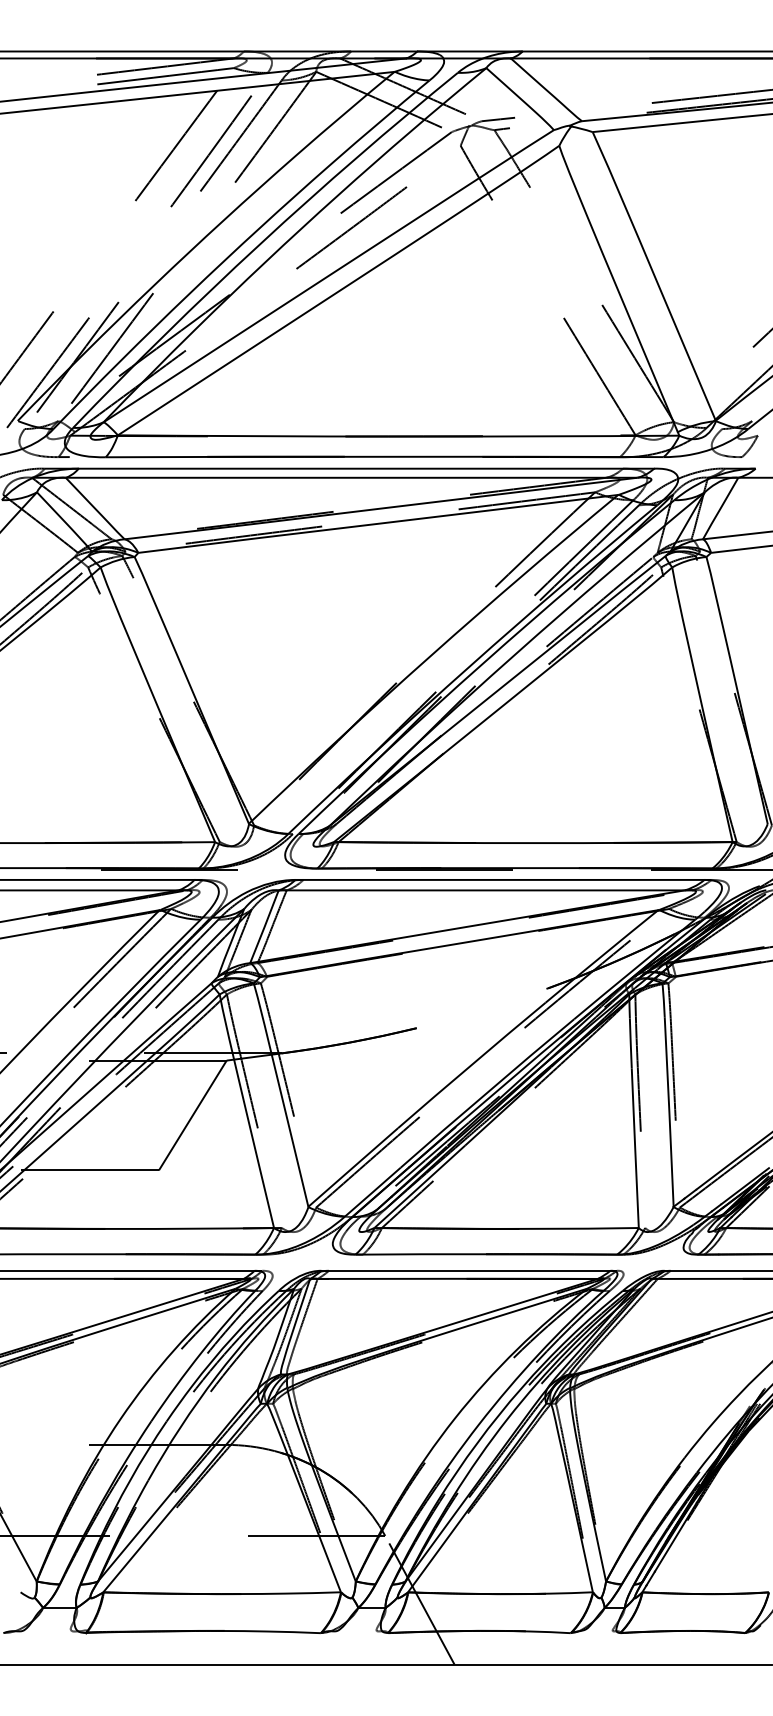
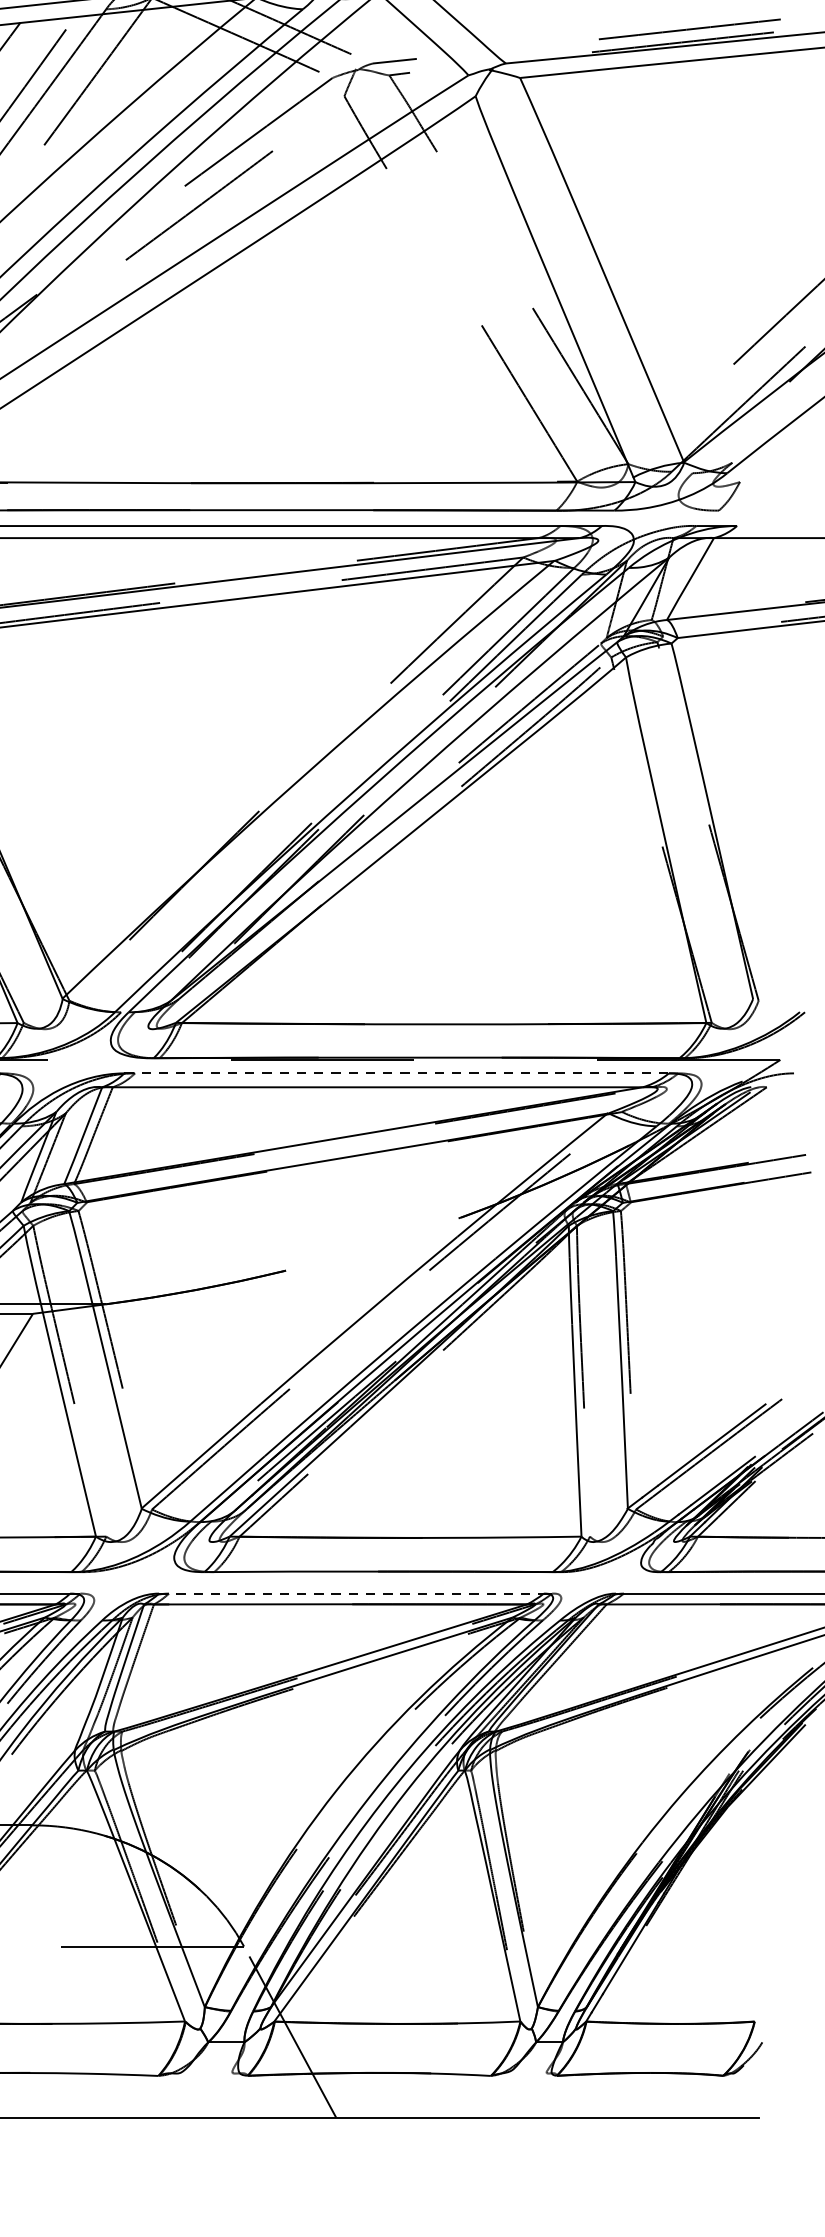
line: (499, 879) -> (396, 1072), solid -> dashed
line: (465, 1270) -> (350, 1593), solid -> dashed

